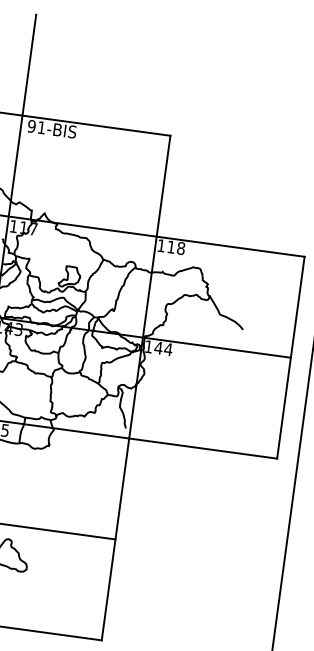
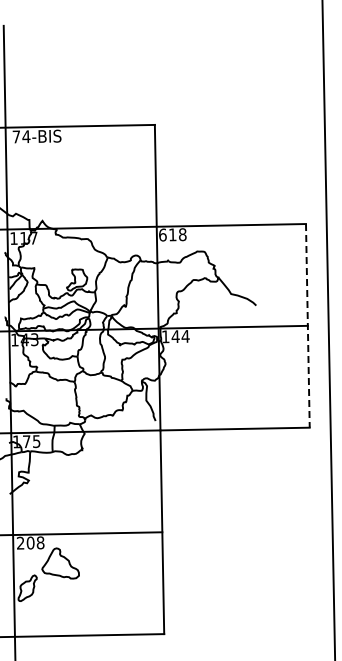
text: (36, 126) -> (21, 136), 91-BIS -> 74-BIS
text: (161, 245) -> (162, 234), 118 -> 618
line: (290, 357) -> (307, 325), solid -> dashed

